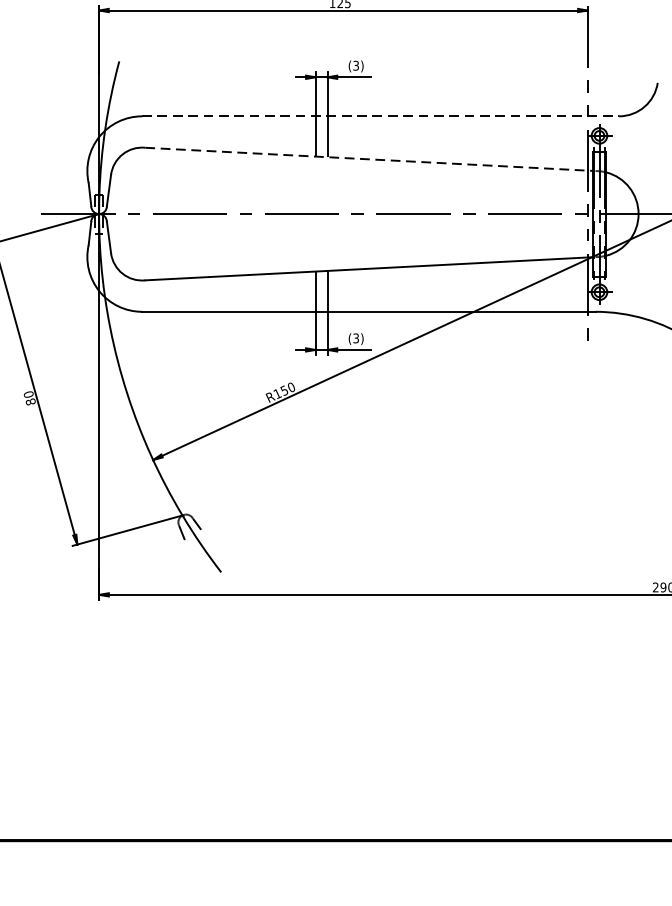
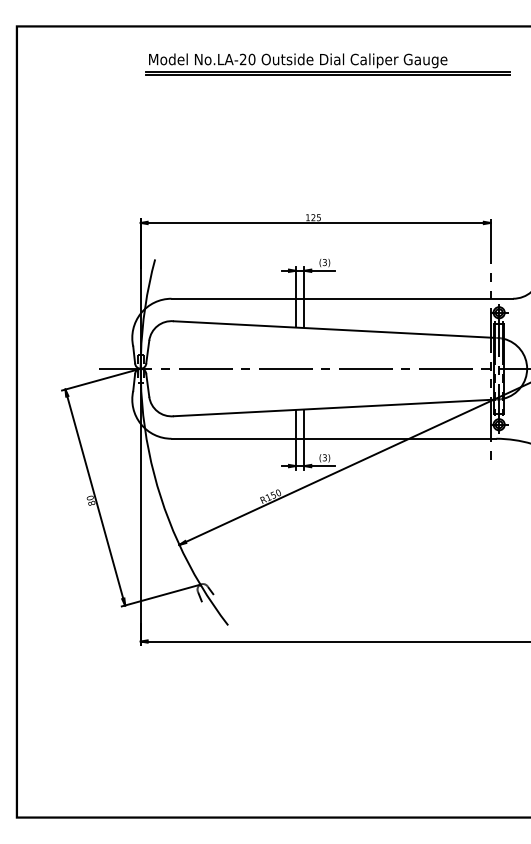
line: (380, 115) -> (342, 298), dashed -> solid
line: (369, 159) -> (334, 329), dashed -> solid

